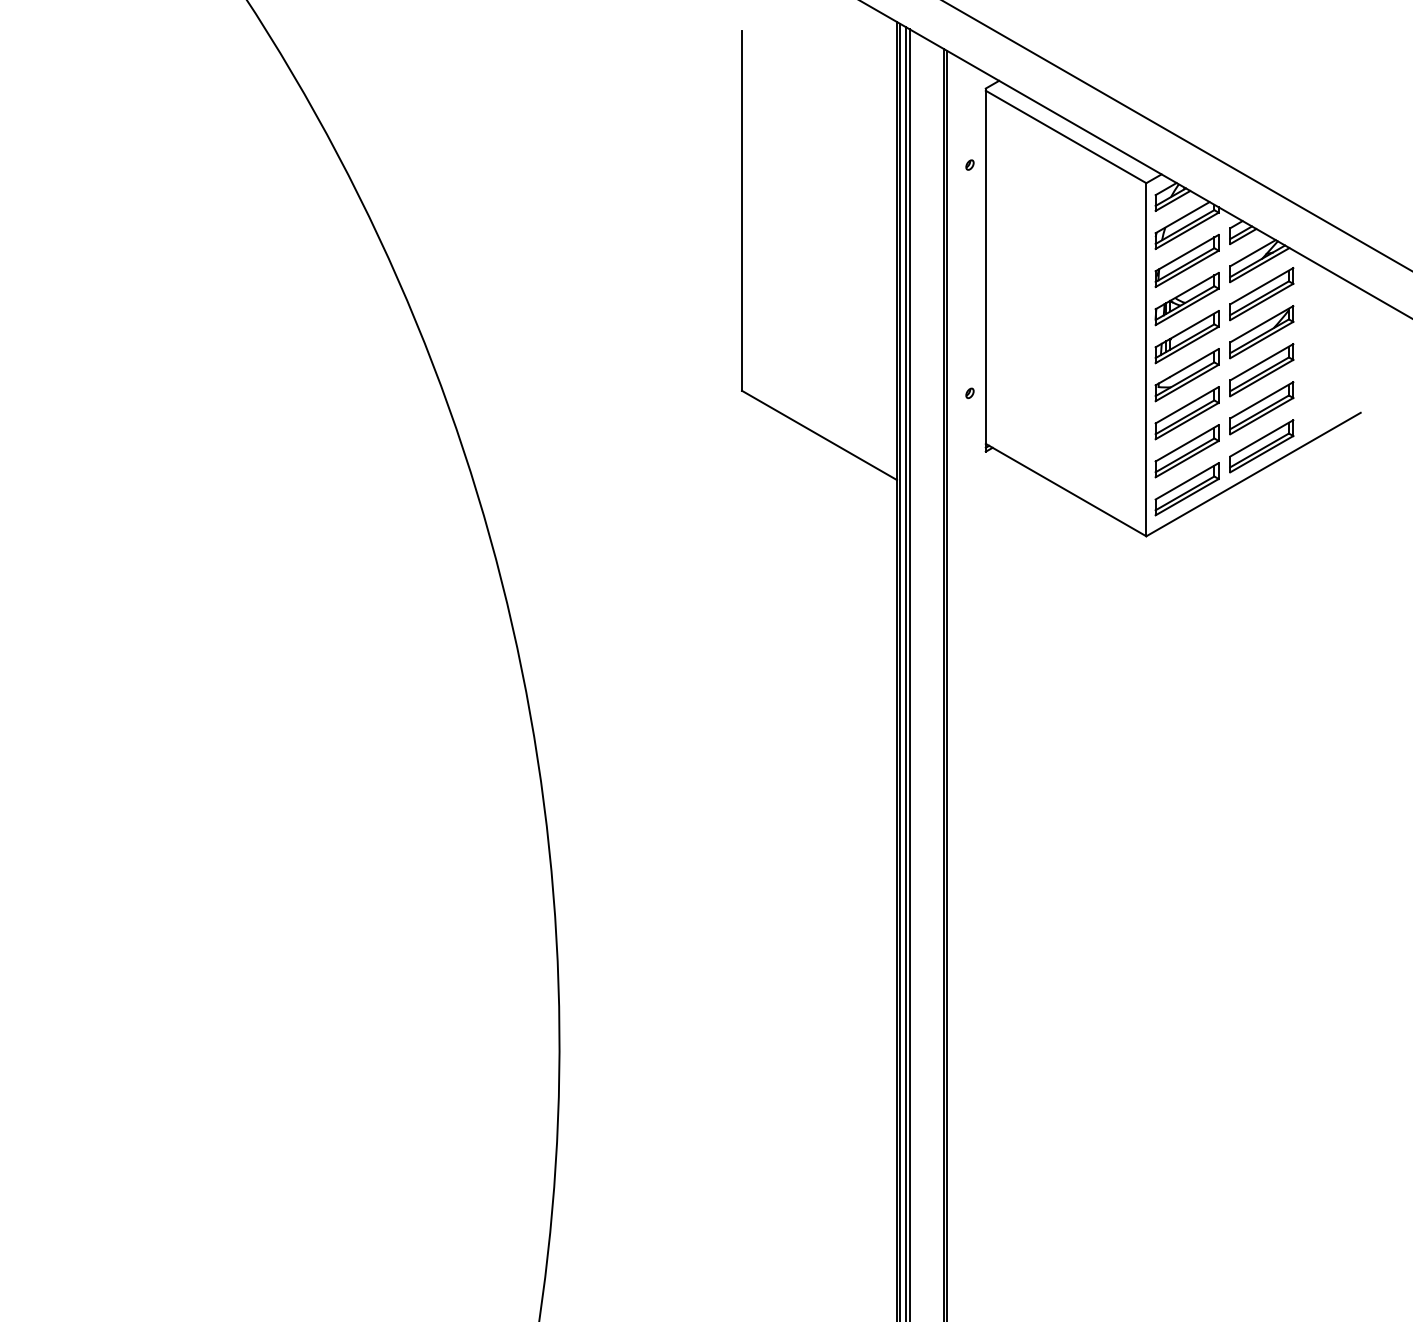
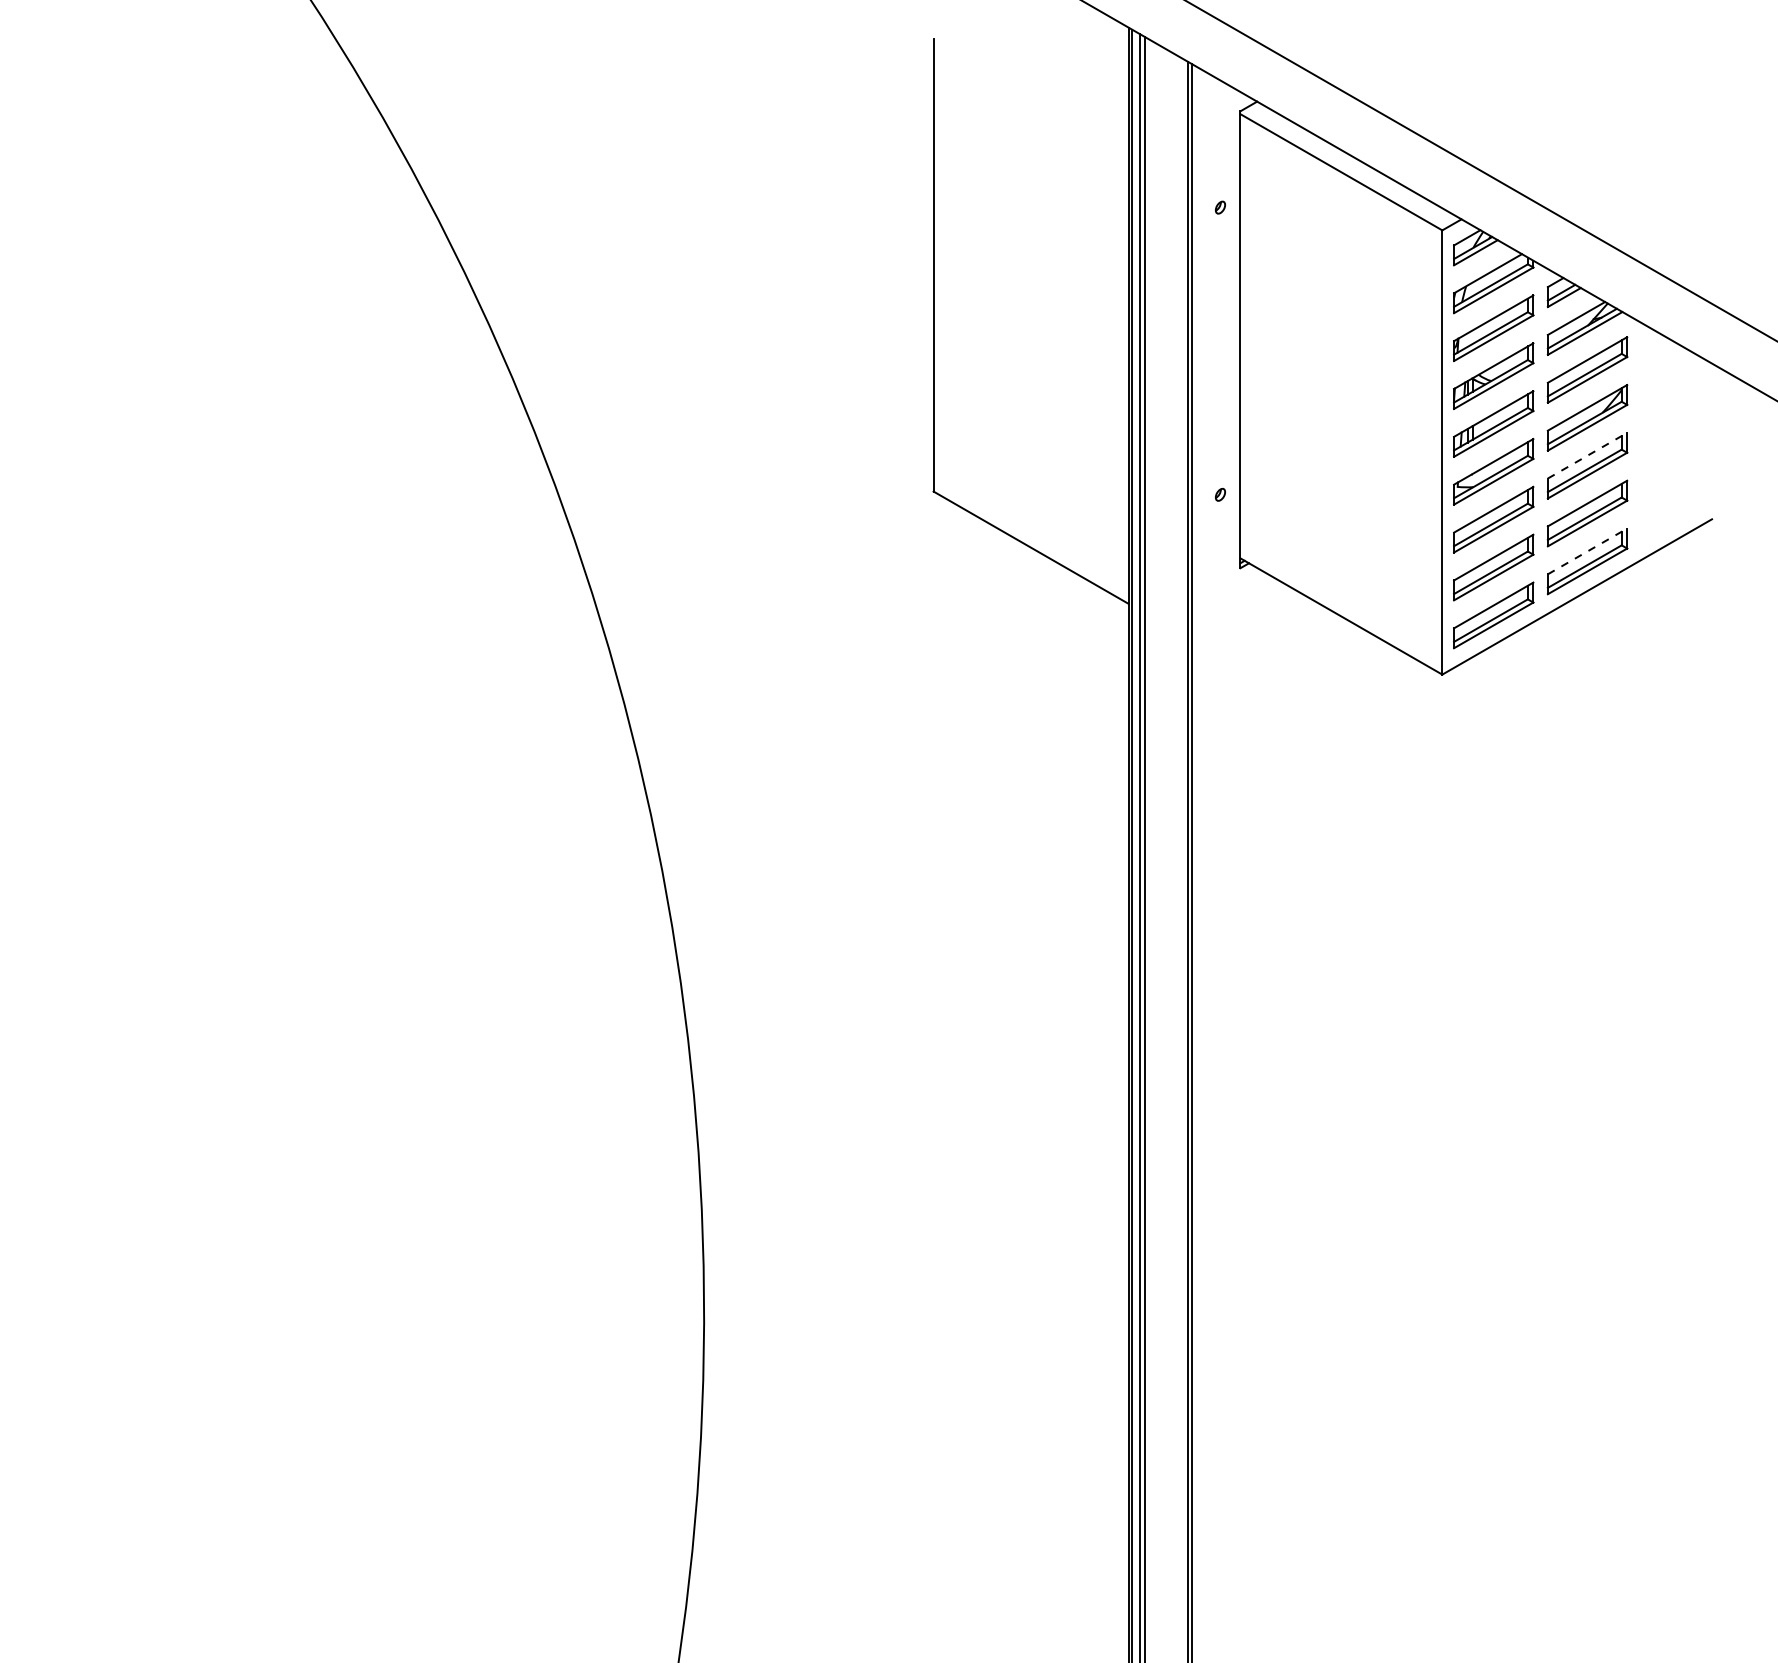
line: (1261, 362) -> (1587, 455), solid -> dashed
line: (1261, 438) -> (1587, 551), solid -> dashed

